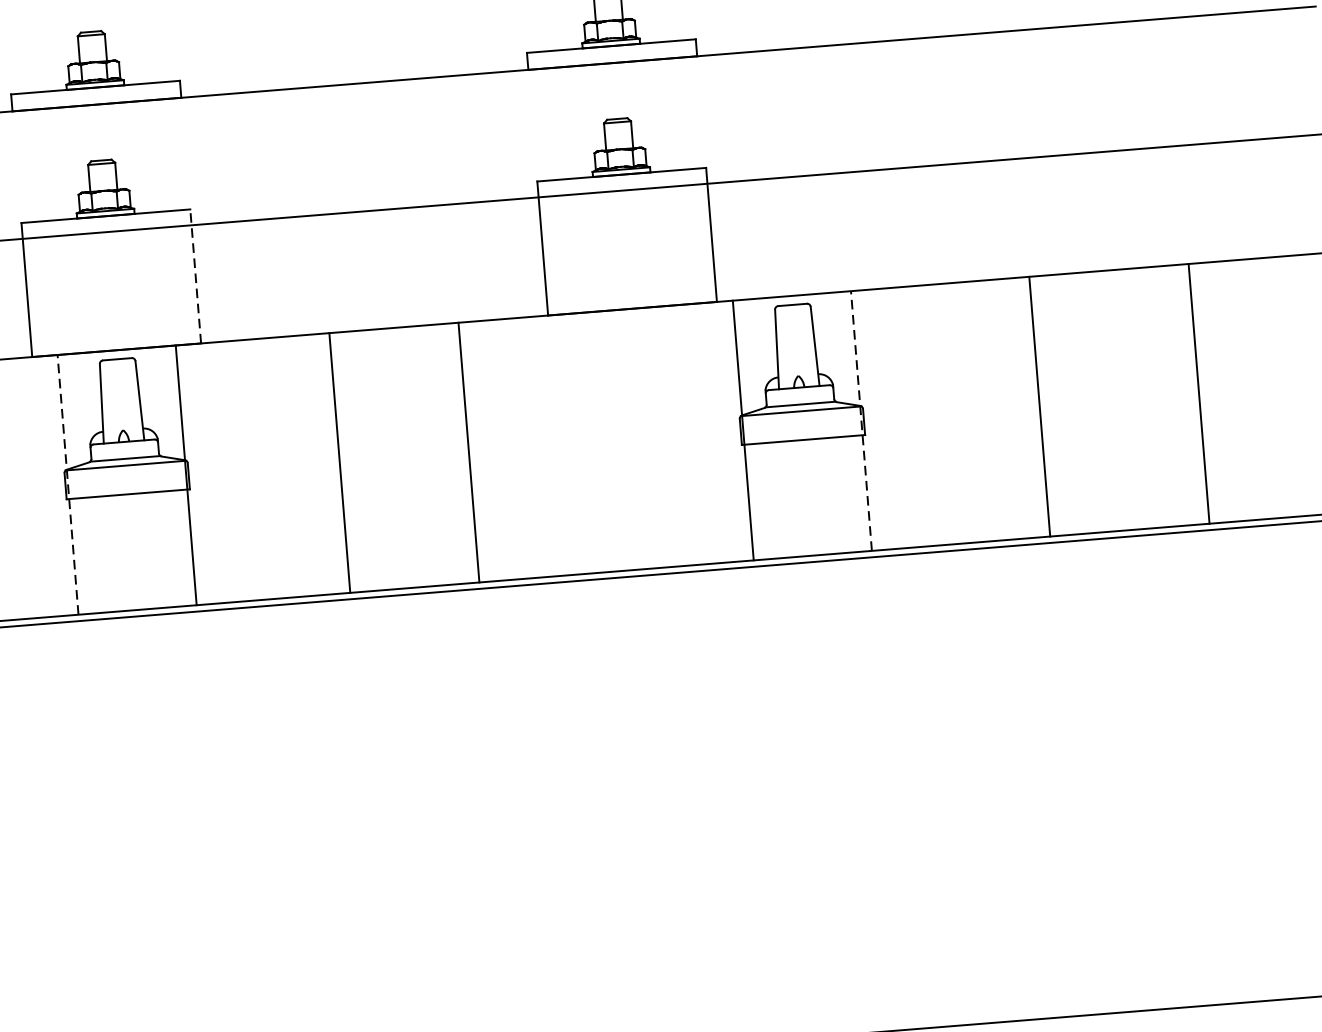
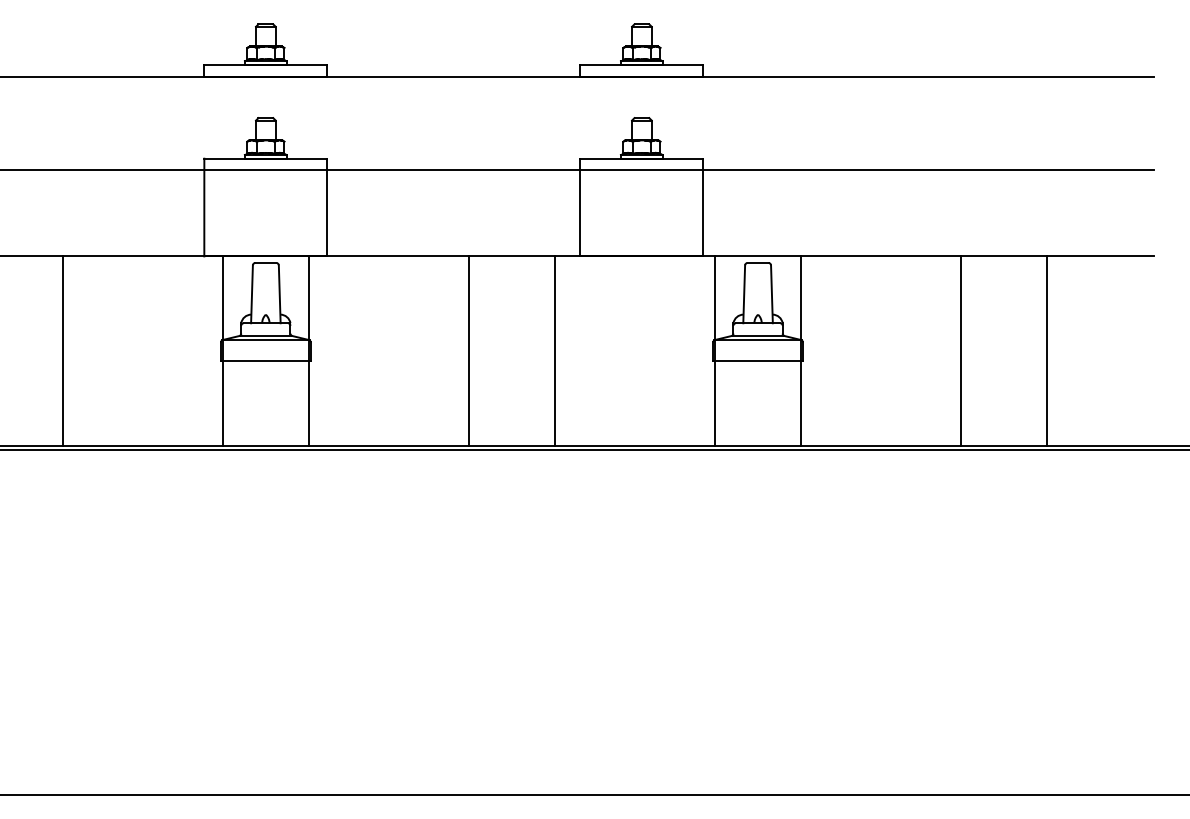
line: (195, 276) -> (327, 207), dashed -> solid
line: (1040, 405) -> (961, 350), moved
line: (861, 421) -> (801, 351), dashed -> solid
line: (469, 451) -> (555, 350), moved
line: (339, 462) -> (468, 350), moved
line: (67, 485) -> (222, 351), dashed -> solid

